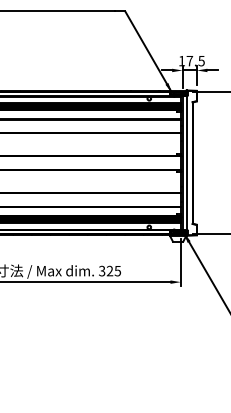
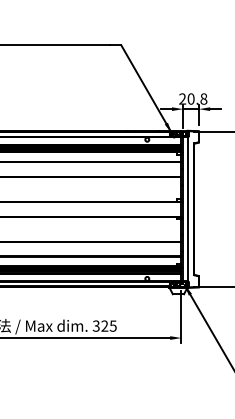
text: (191, 60) -> (192, 98), 17.5 -> 20.8

